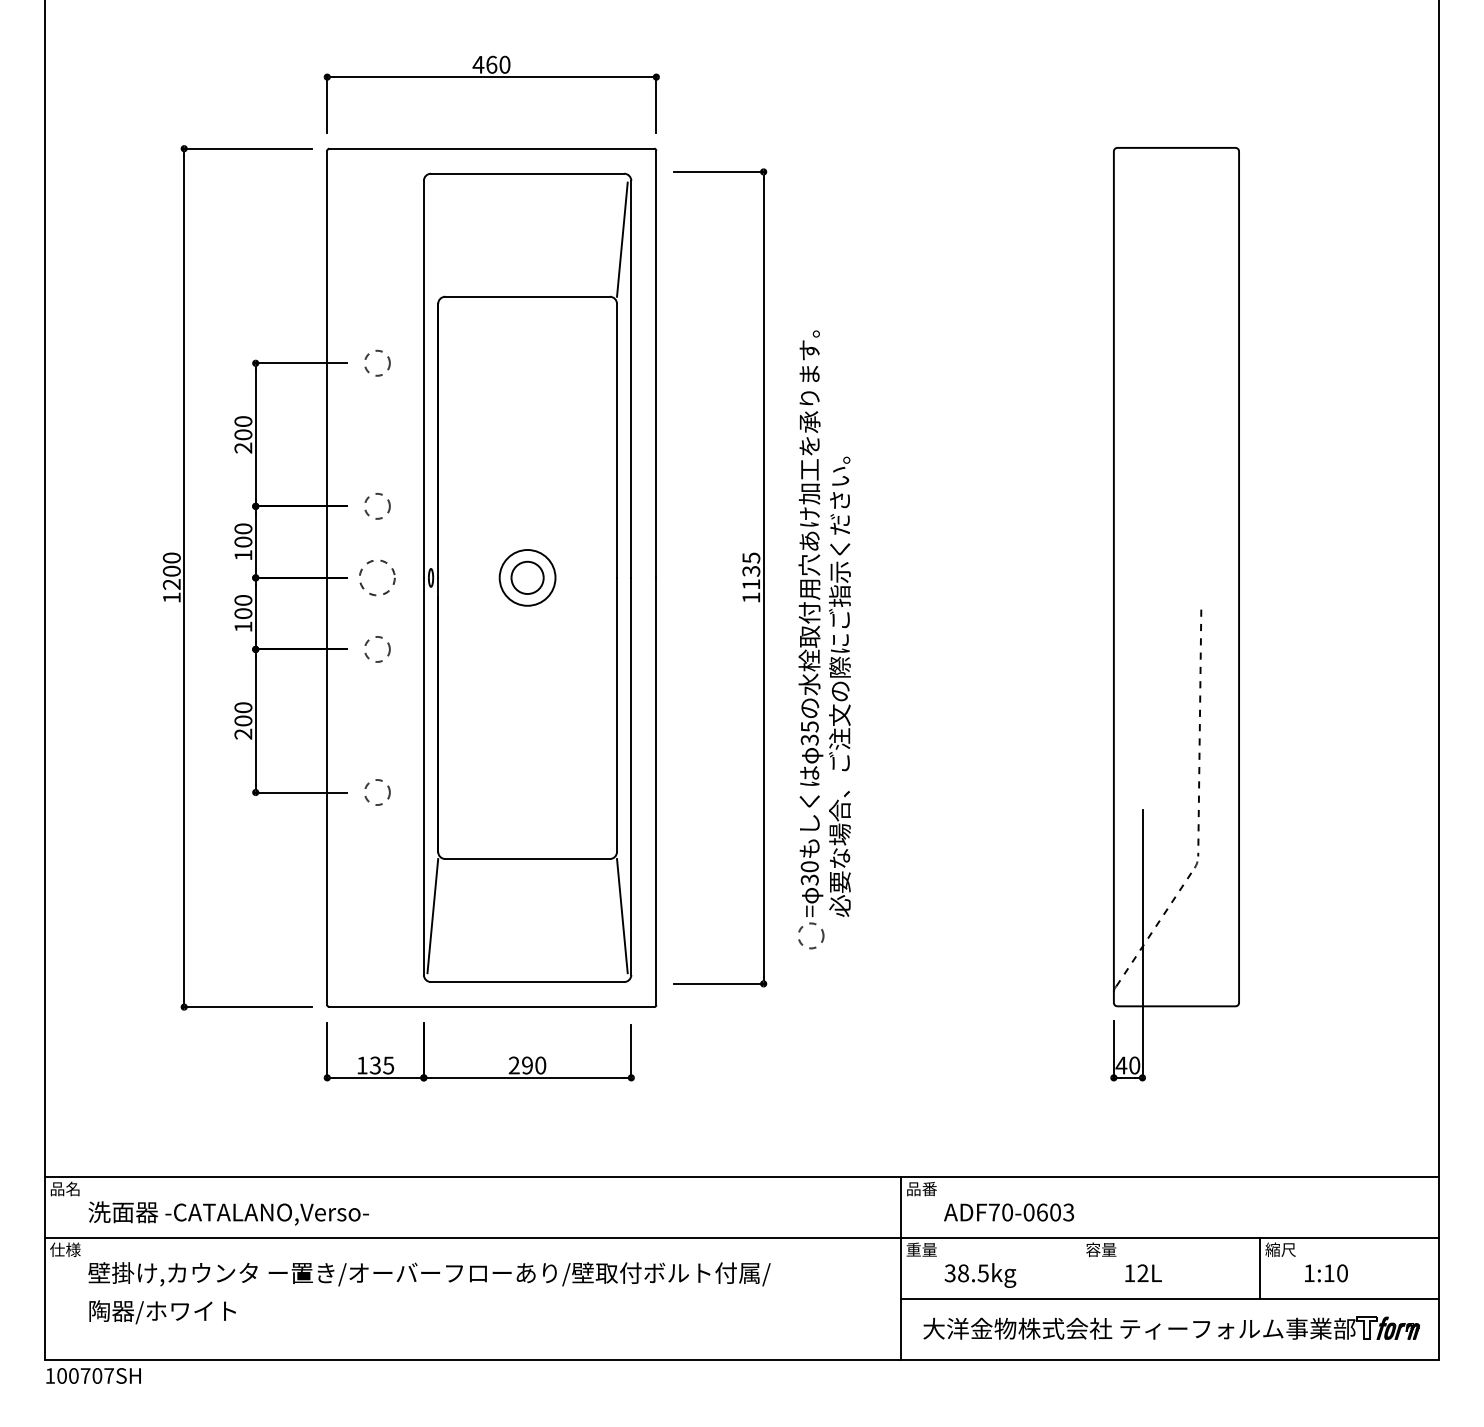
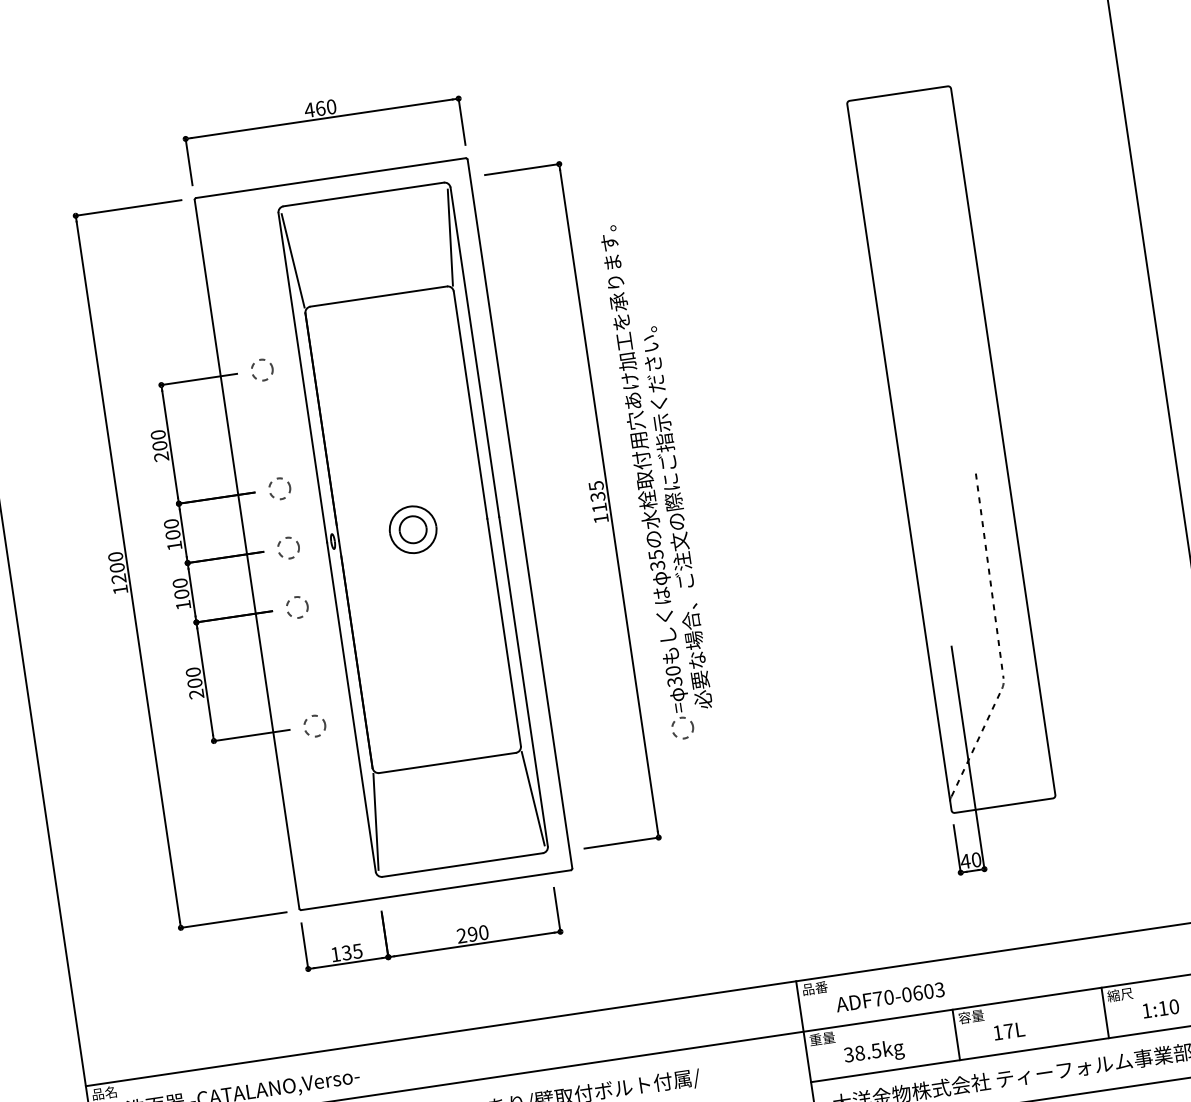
line: (432, 239) -> (292, 260), added
circle: (377, 577) -> (288, 547), size x0.71
part: (824, 639) -> (657, 480), moved
line: (1080, 1268) -> (956, 1034), added
text: (1142, 1273) -> (1008, 1031), 12L -> 17L

